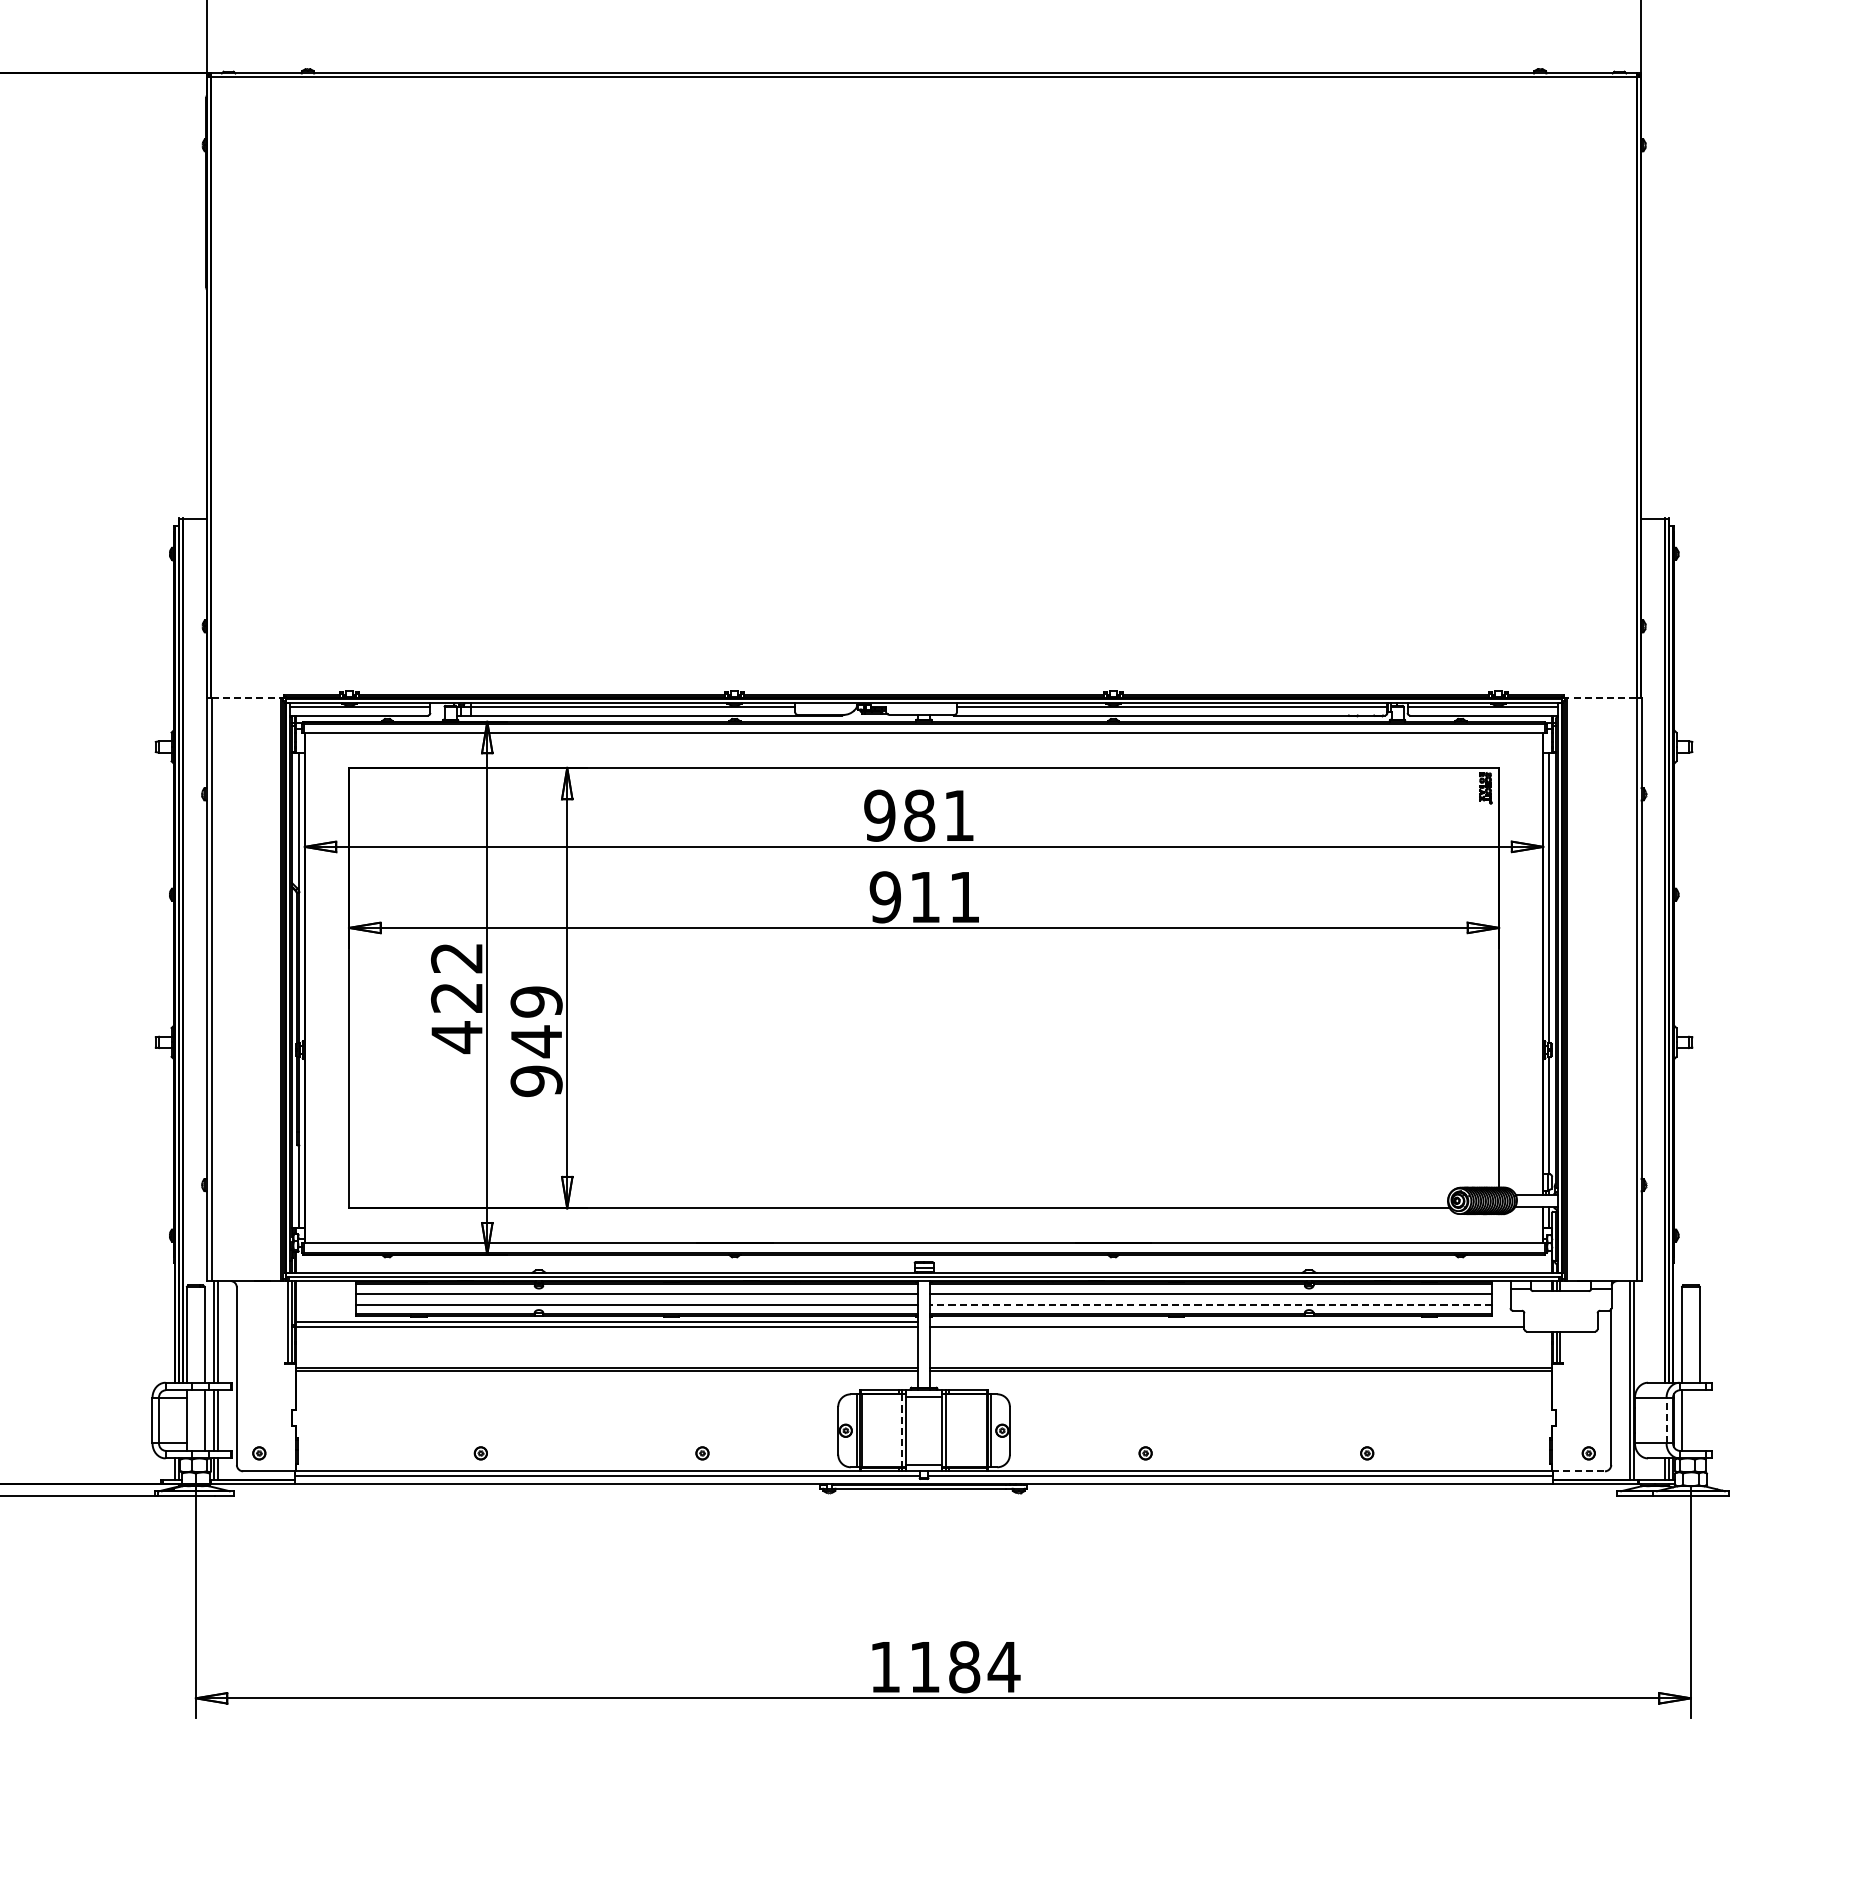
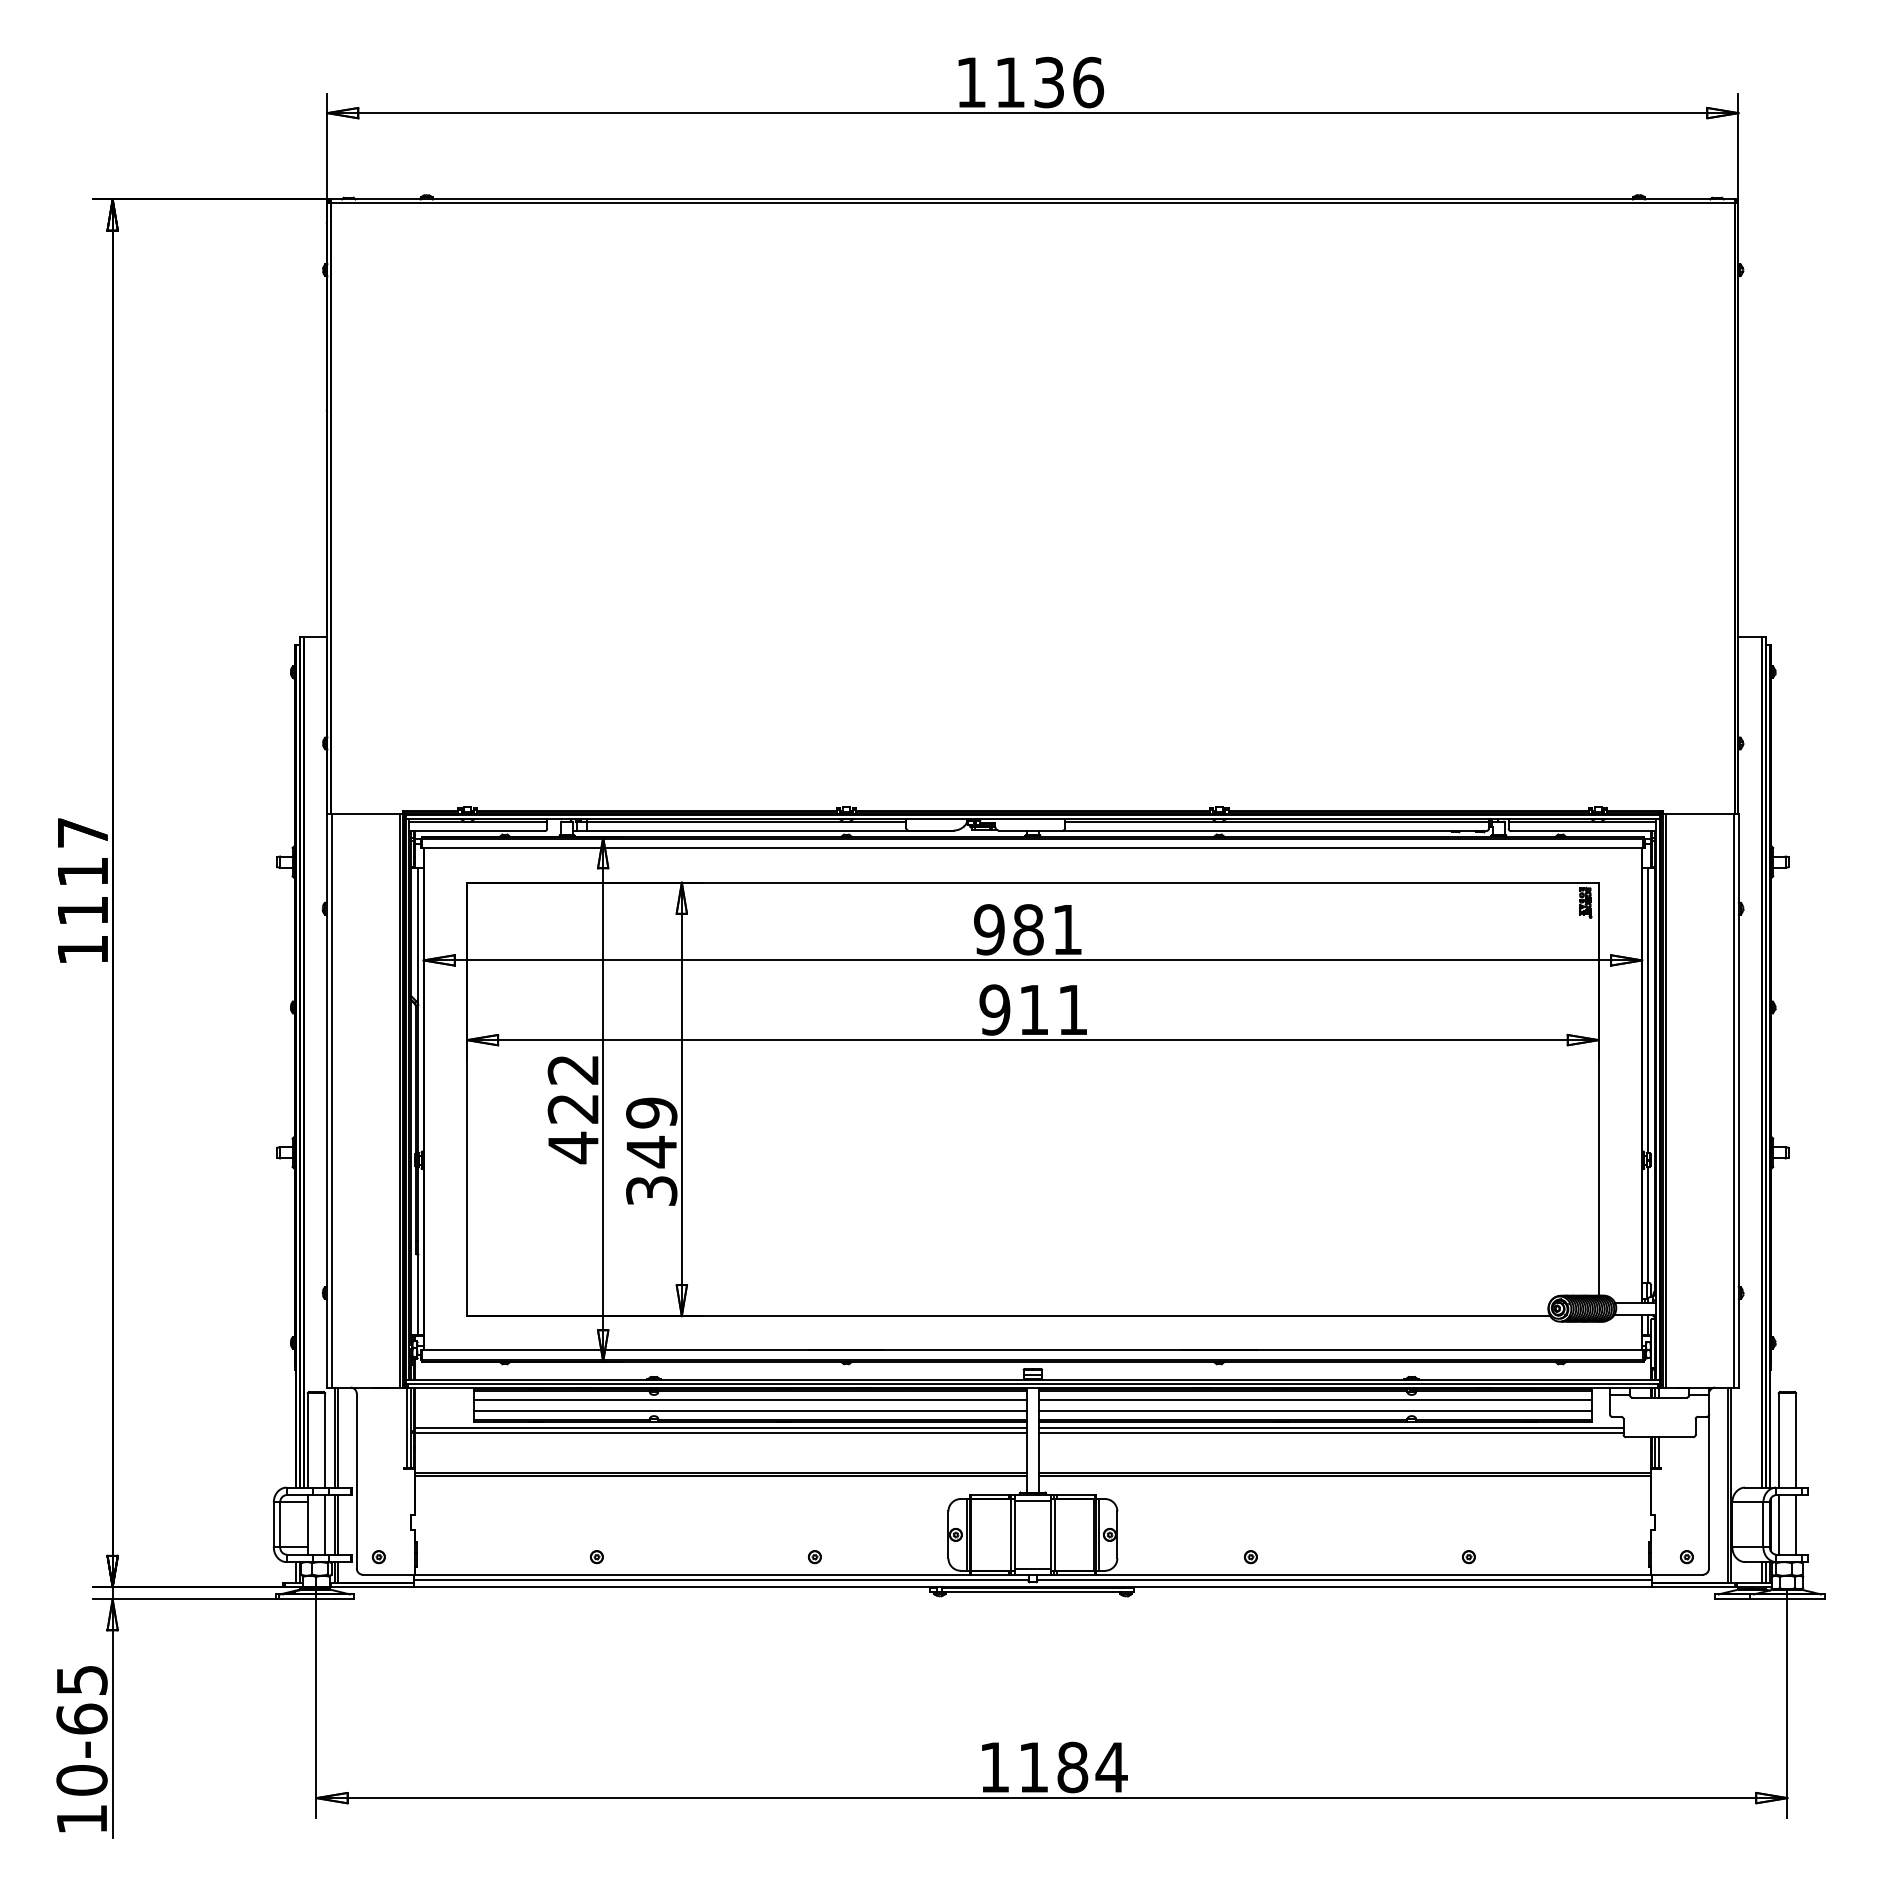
line: (246, 698) -> (366, 814), dashed -> solid
line: (1601, 698) -> (1699, 814), dashed -> solid
text: (536, 1080) -> (651, 1190), 949 -> 349
line: (1211, 1304) -> (1315, 1410), dashed -> solid
line: (1227, 1321) -> (1331, 1427), added
line: (1666, 1420) -> (1763, 1524), dashed -> solid
line: (1700, 1420) -> (1796, 1524), added
line: (901, 1430) -> (1010, 1534), dashed -> solid
line: (1578, 1471) -> (1676, 1574), dashed -> solid

